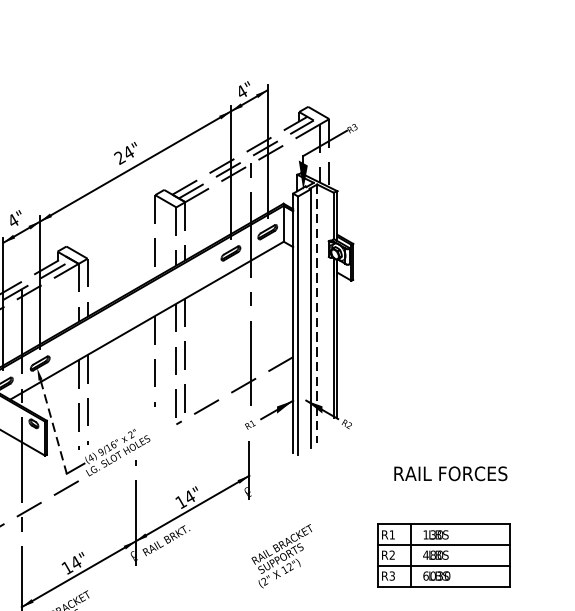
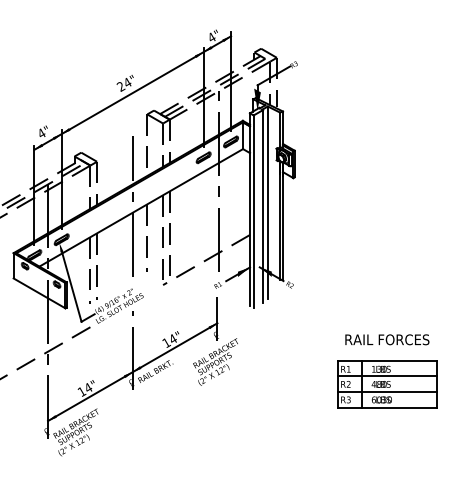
line: (316, 314) -> (267, 203), dashed -> solid
line: (135, 318) -> (132, 206), added
line: (53, 427) -> (71, 287), dashed -> solid
text: (451, 473) -> (387, 339), moved
text: (281, 555) -> (215, 361), moved
part: (444, 555) -> (387, 384), moved

